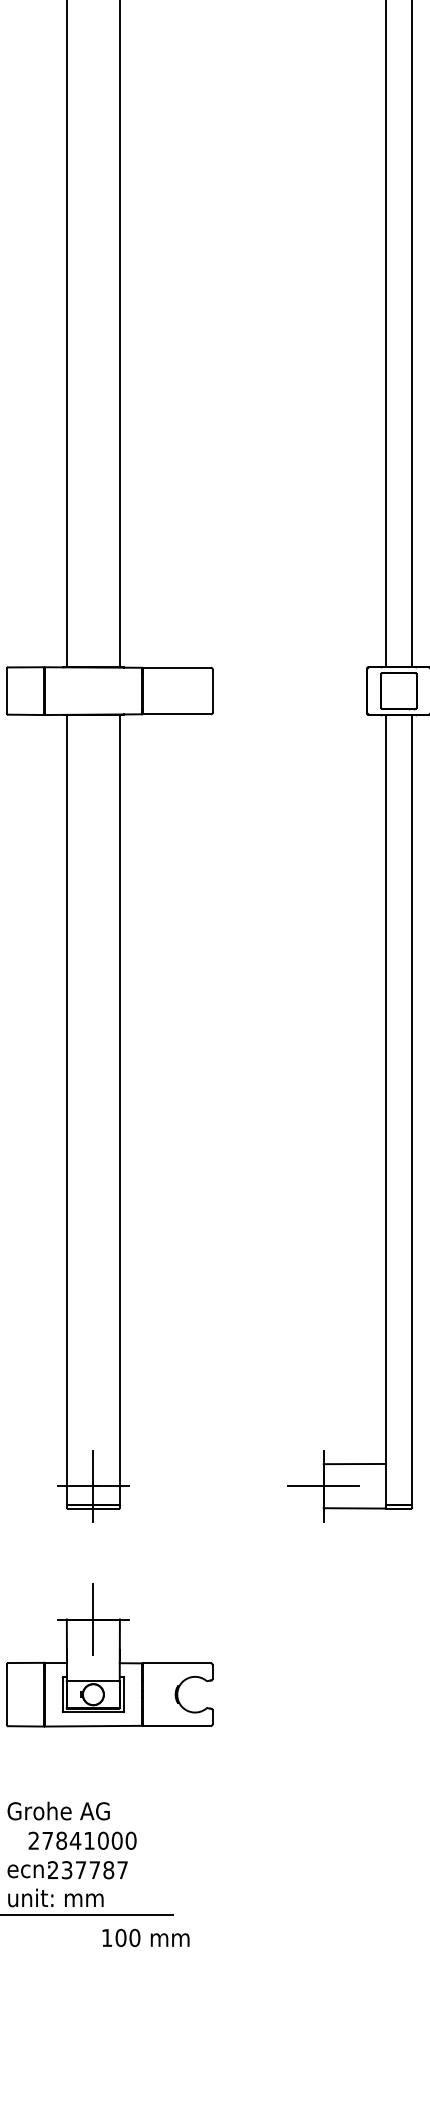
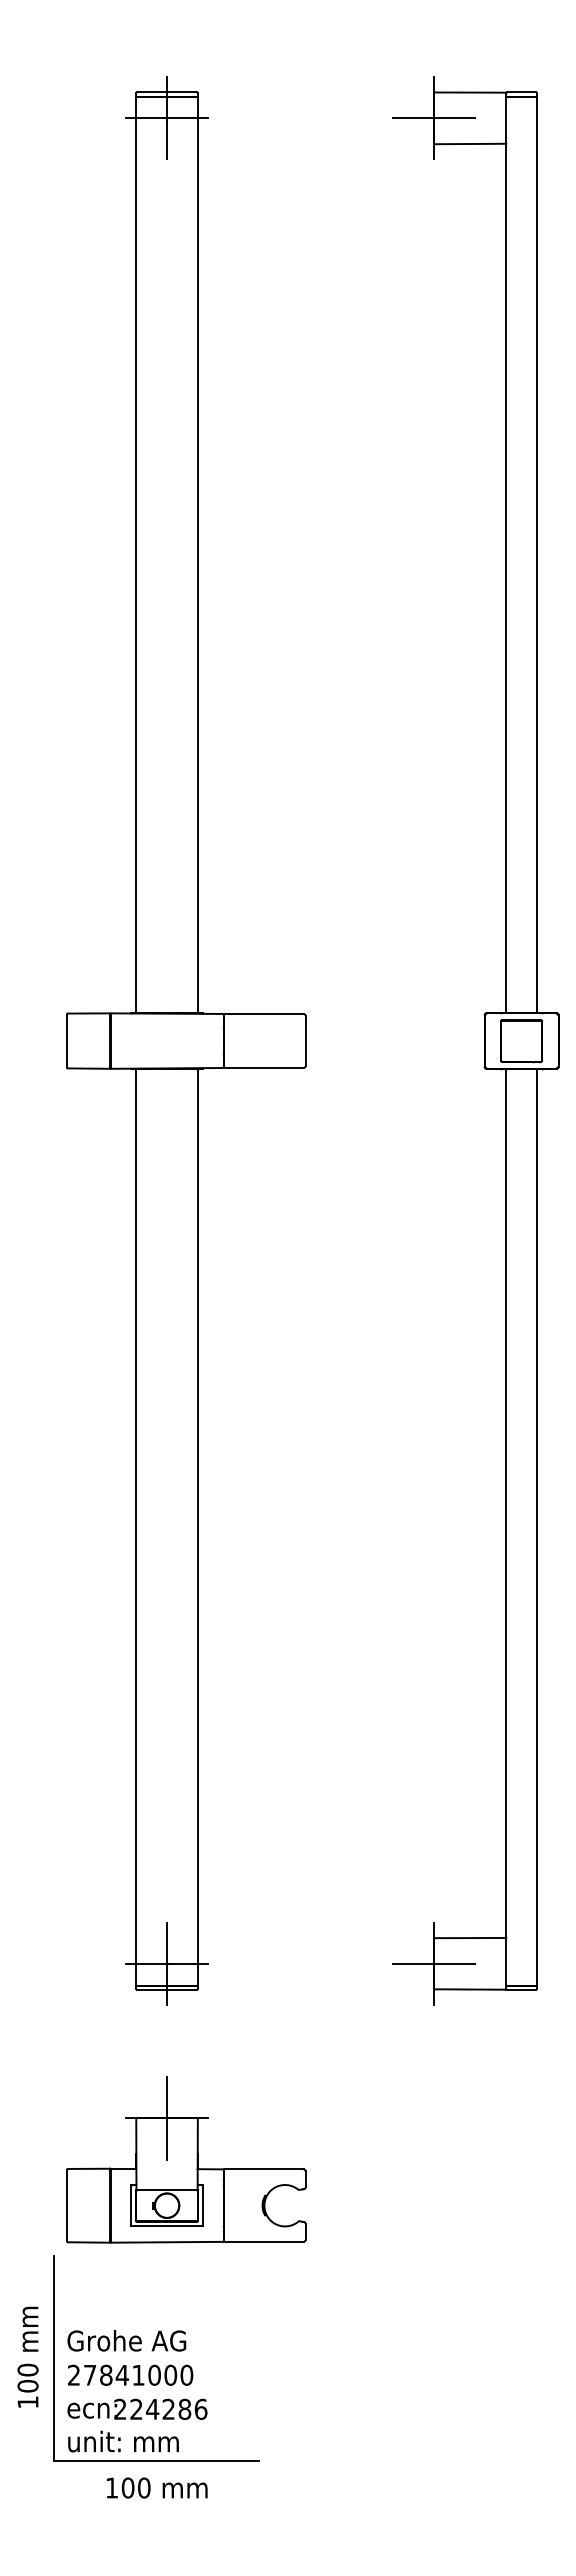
text: (82, 1840) -> (130, 2374), moved
text: (94, 1869) -> (168, 2408), 237787 -> 224286
text: (145, 1937) -> (156, 2487), moved

